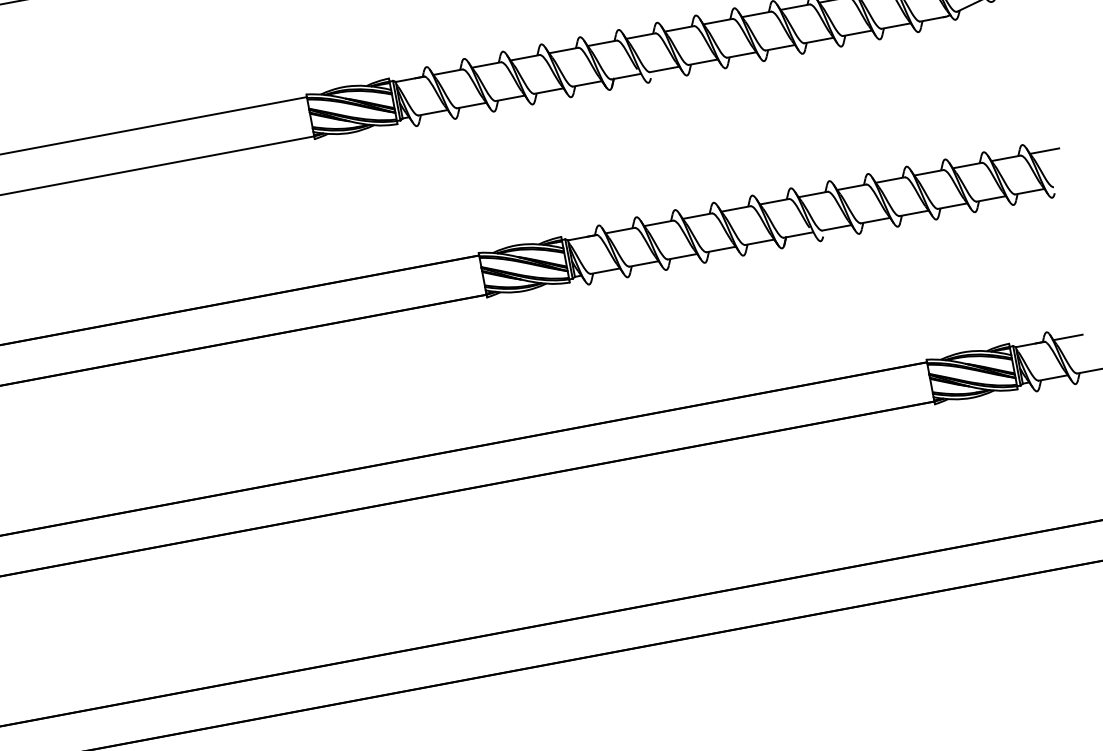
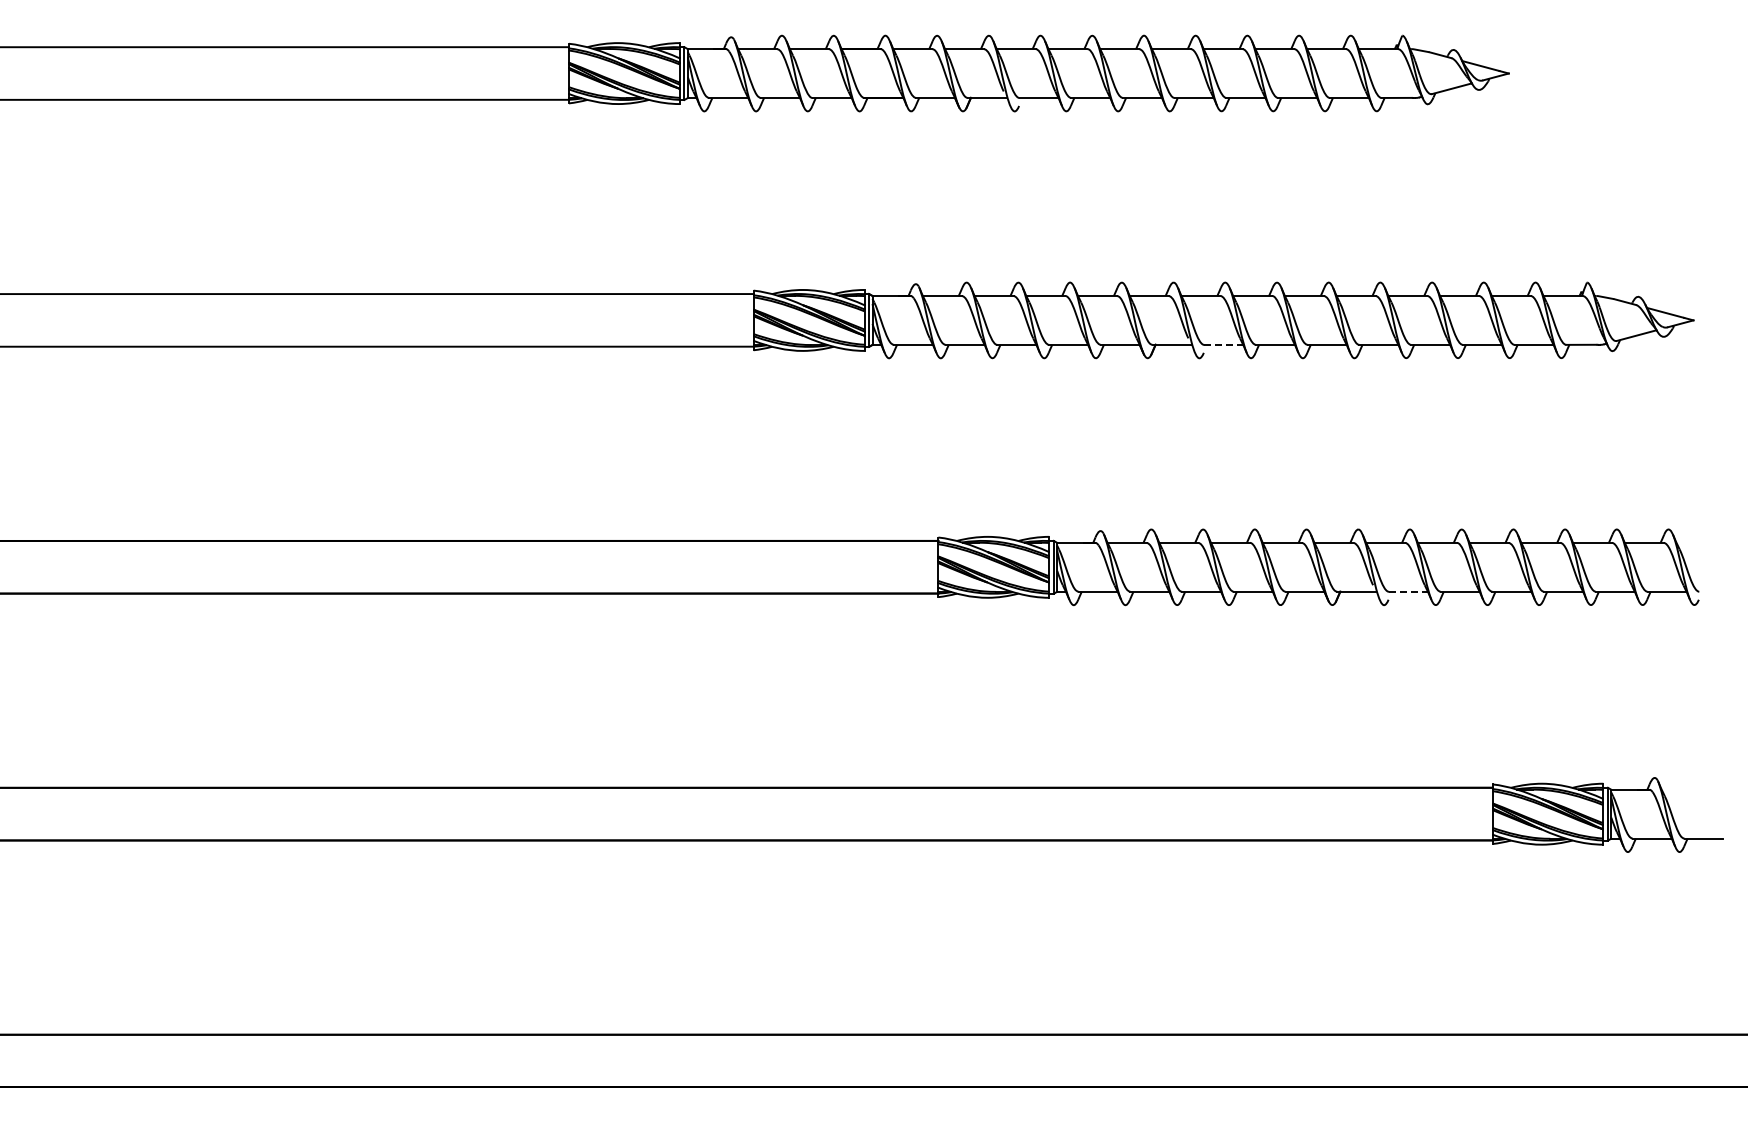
line: (665, 69) -> (1224, 344), solid -> dashed
line: (1044, 150) -> (1695, 542), removed
line: (836, 227) -> (1408, 591), solid -> dashed
line: (1067, 337) -> (1680, 789), removed

